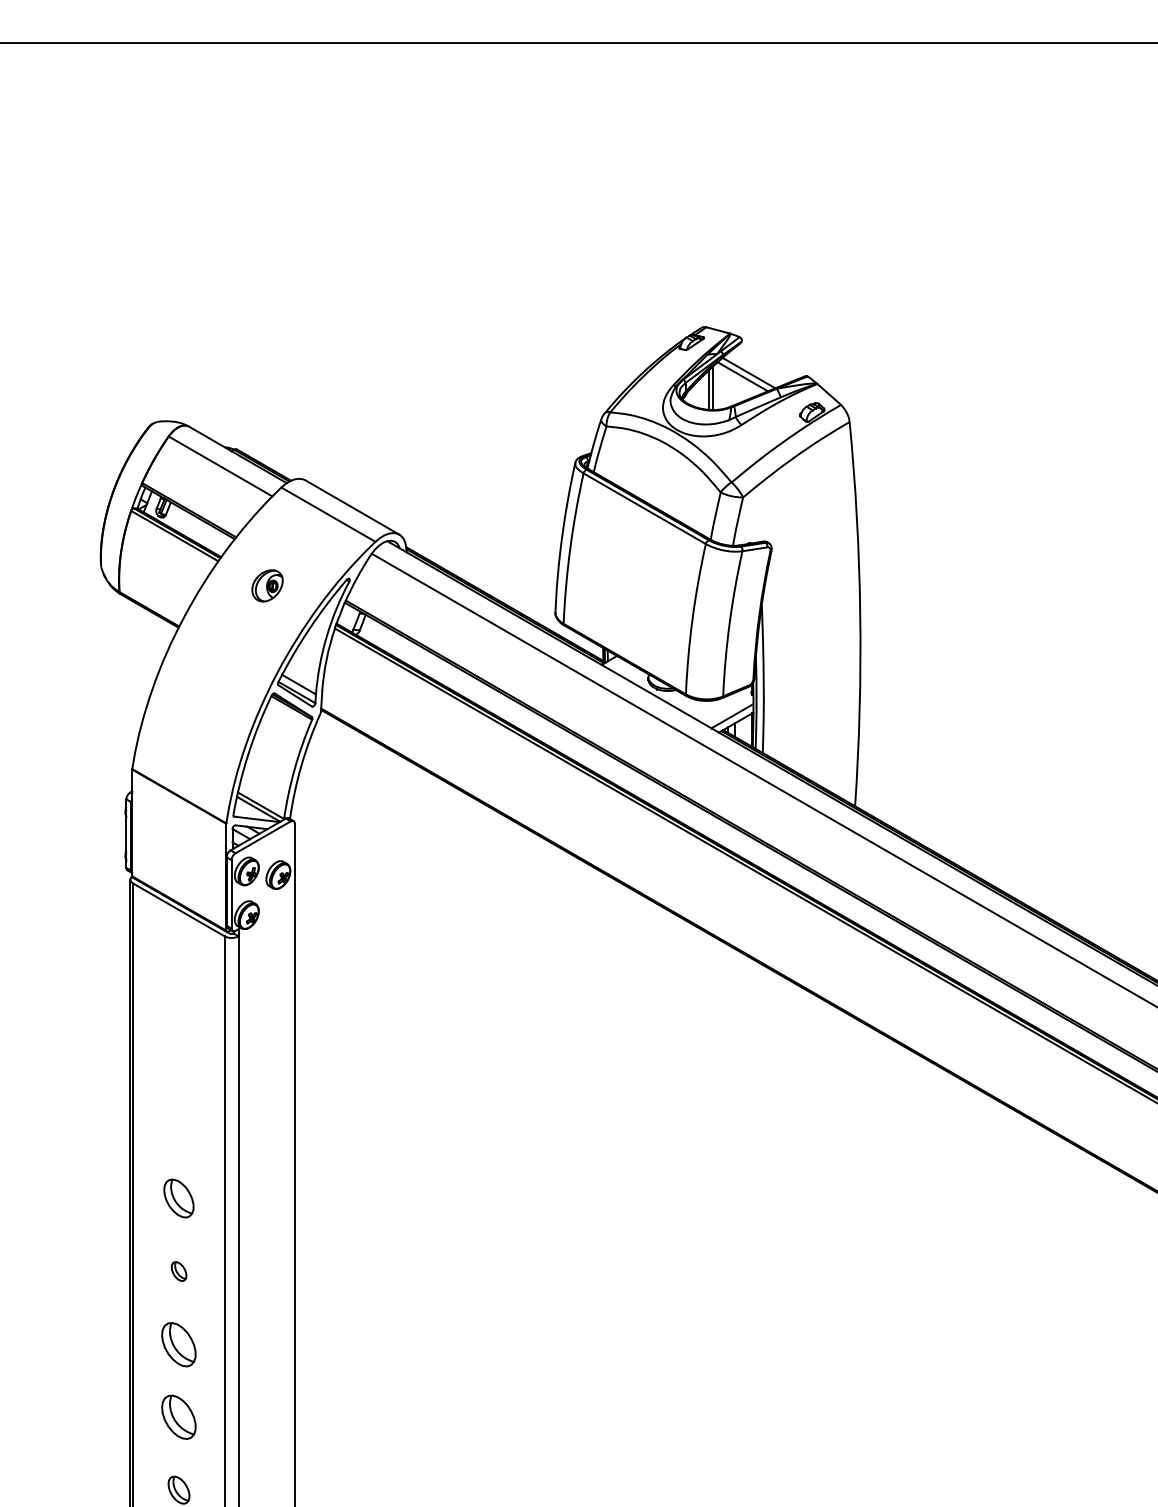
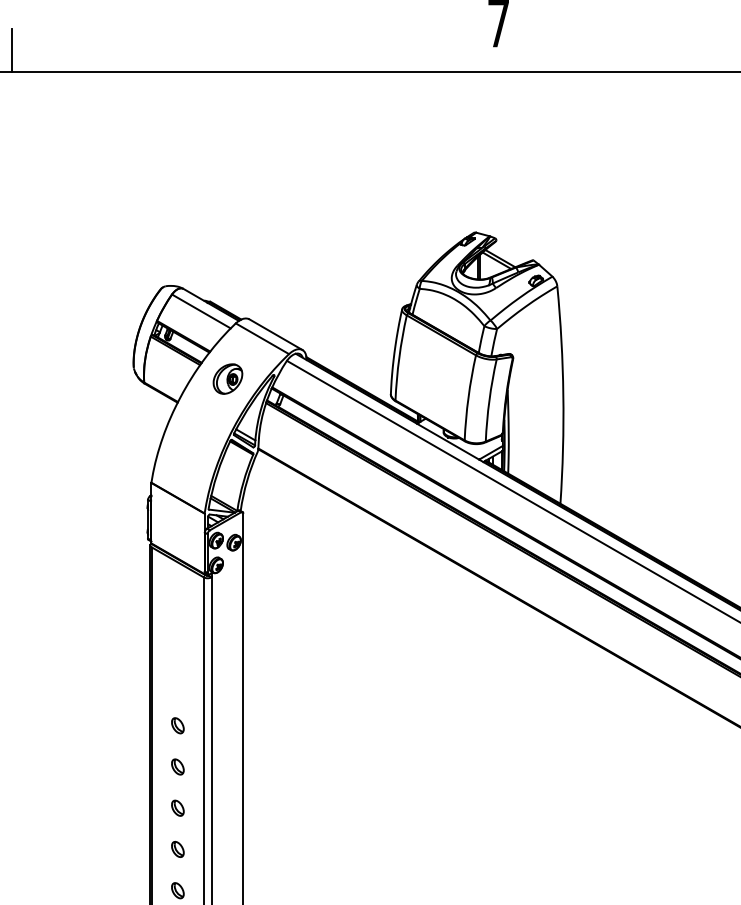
part: (266, 584) -> (227, 378), size x1.67
part: (178, 1198) -> (177, 725), size x0.71
part: (178, 1270) -> (177, 766), size x1.43
part: (178, 1343) -> (177, 807), size x0.62
part: (178, 1417) -> (177, 849), size x0.62

